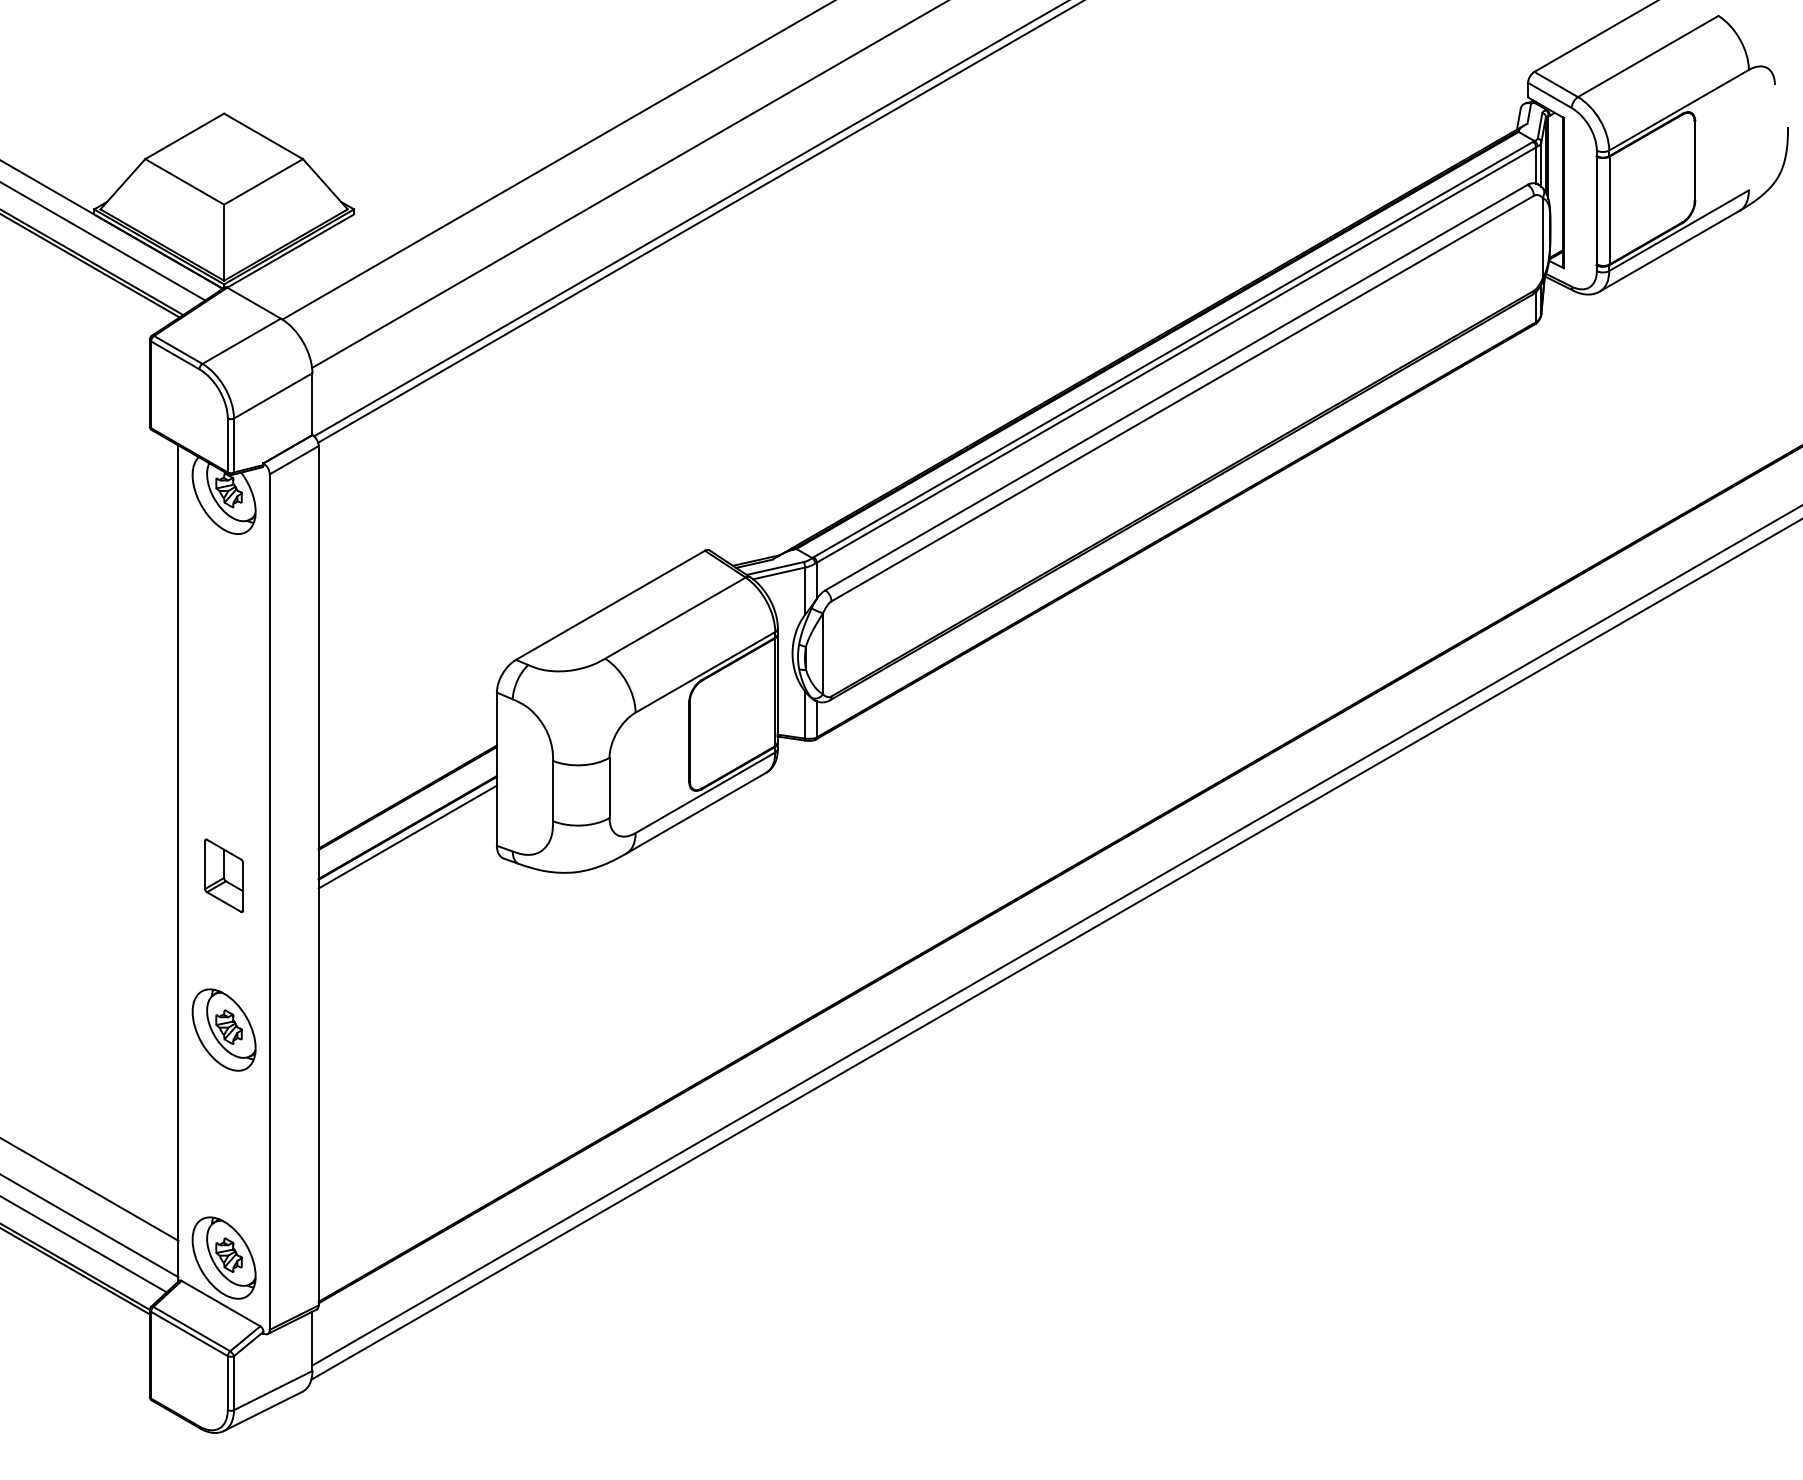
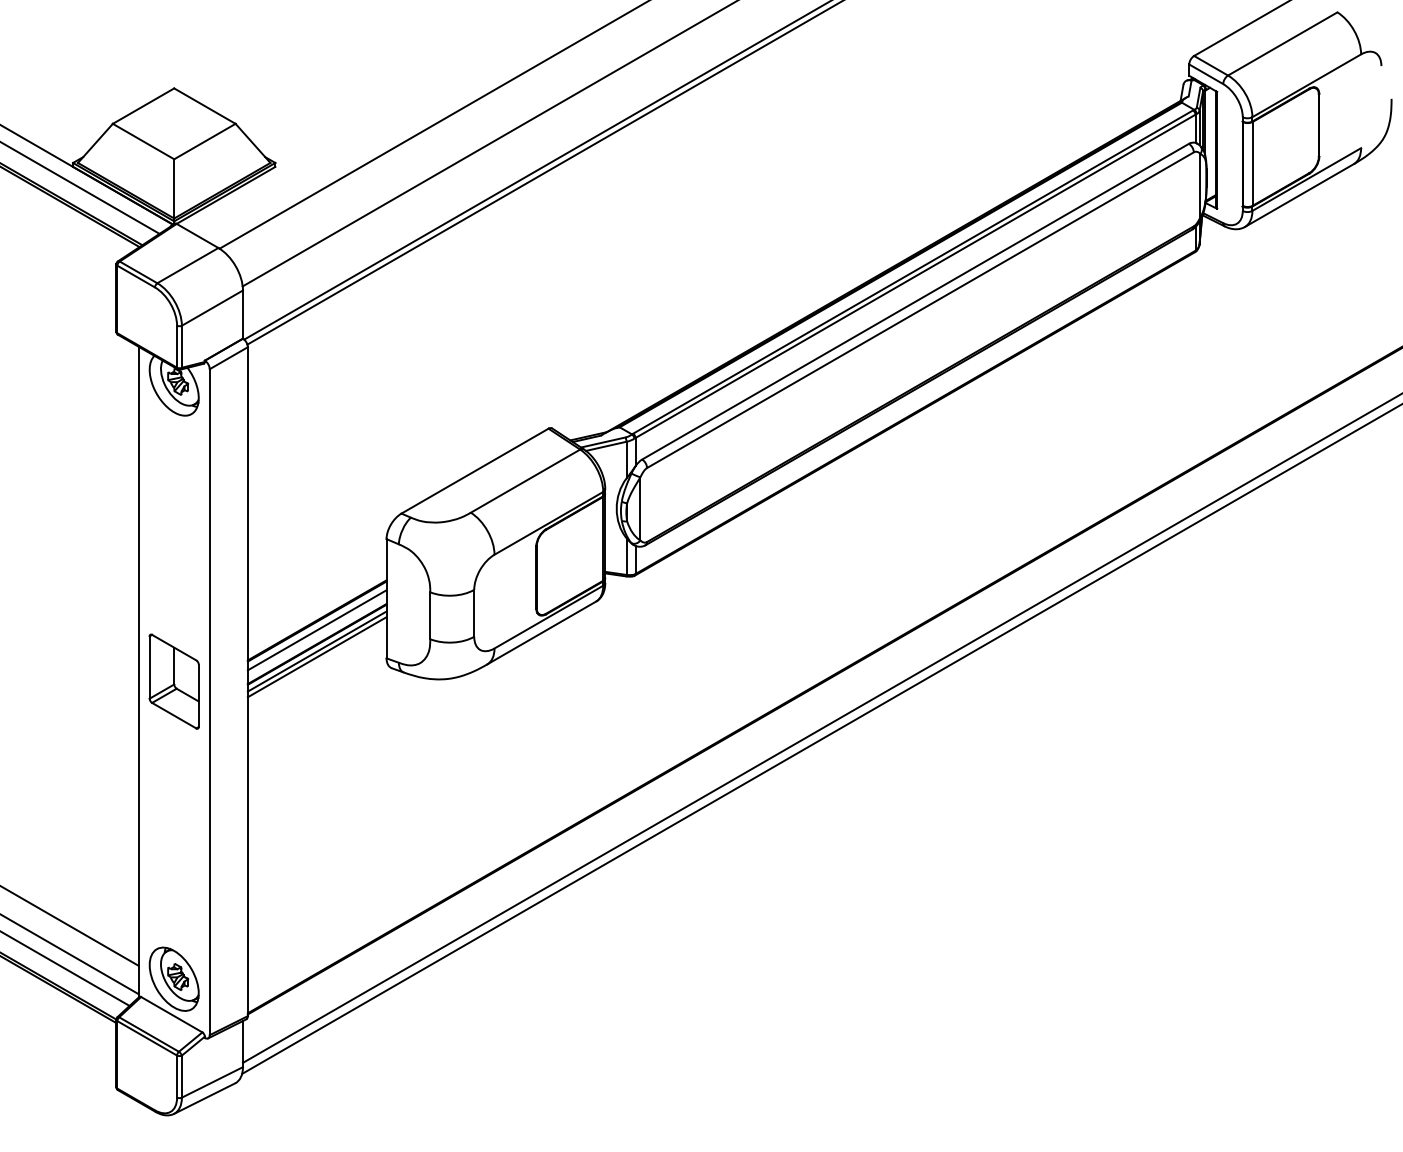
line: (407, 809) -> (316, 630), added
line: (407, 843) -> (316, 656), added
part: (223, 875) -> (173, 681), size x1.67
part: (223, 1029) -> (173, 801), removed

